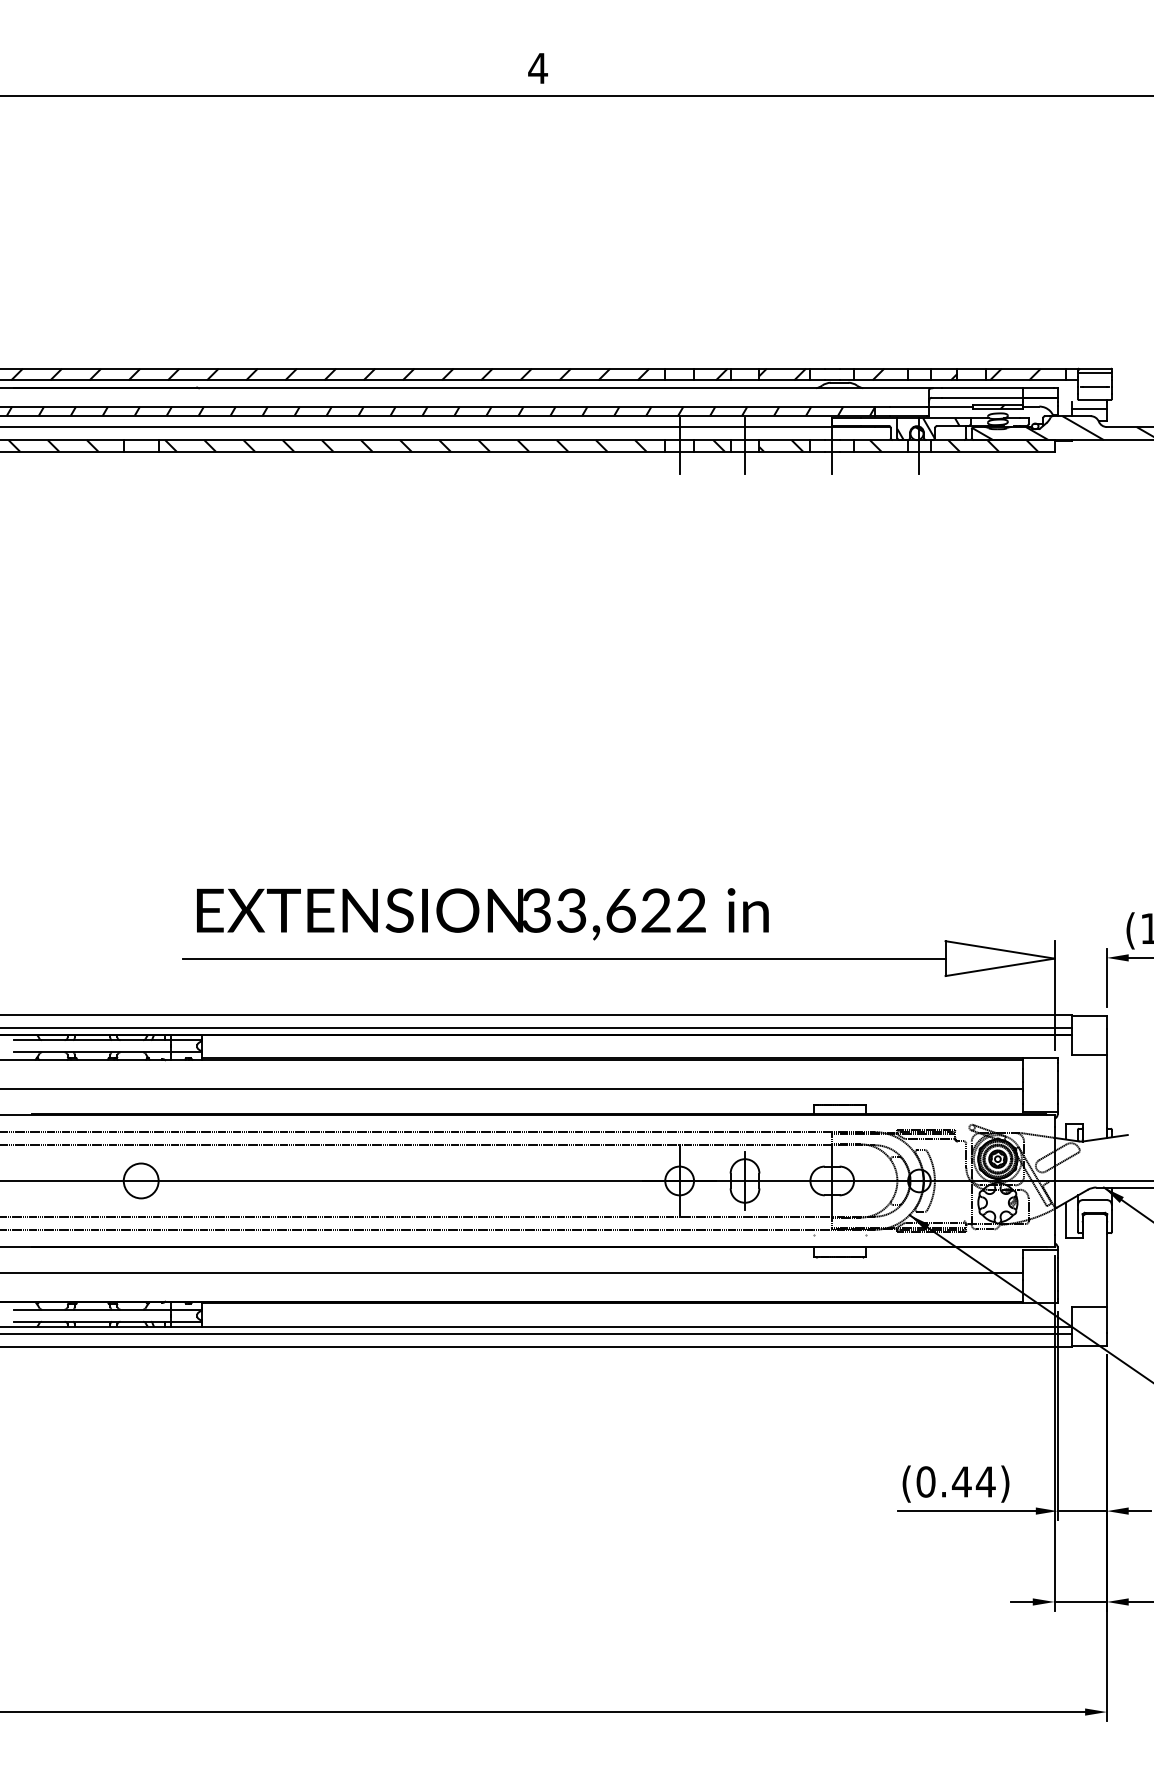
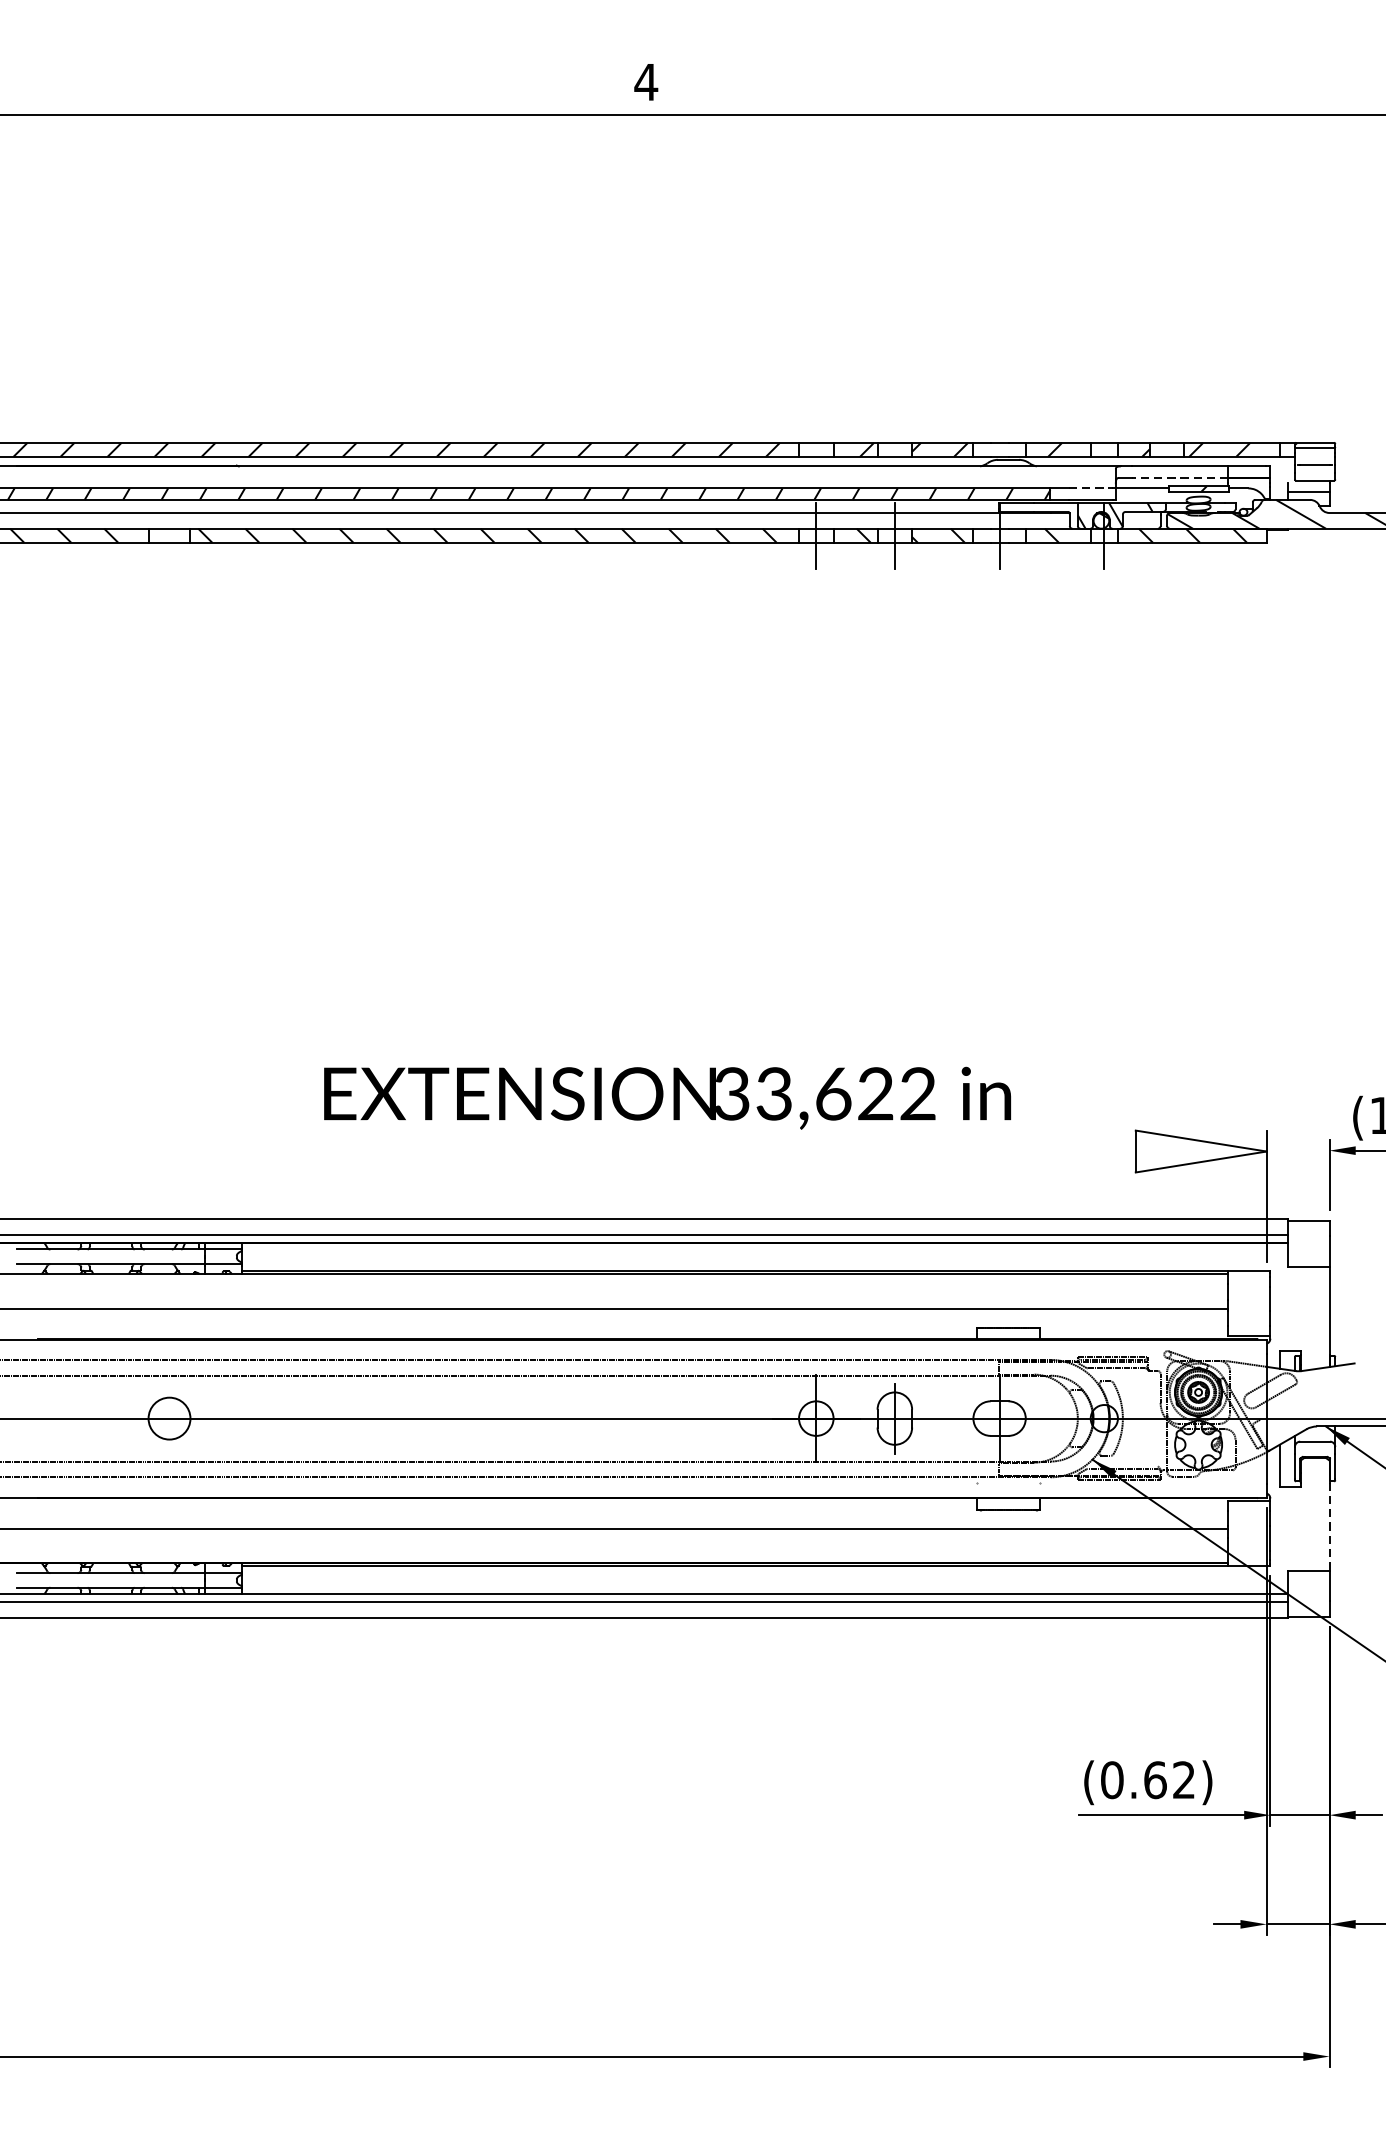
line: (981, 397) -> (1178, 477), solid -> dashed
line: (908, 406) -> (1091, 488), solid -> dashed
text: (482, 914) -> (667, 1098), moved
line: (563, 958) -> (676, 1151), removed
line: (1106, 1270) -> (1329, 1526), solid -> dashed
text: (973, 1481) -> (1169, 1779), (0.44) -> (0.62)

